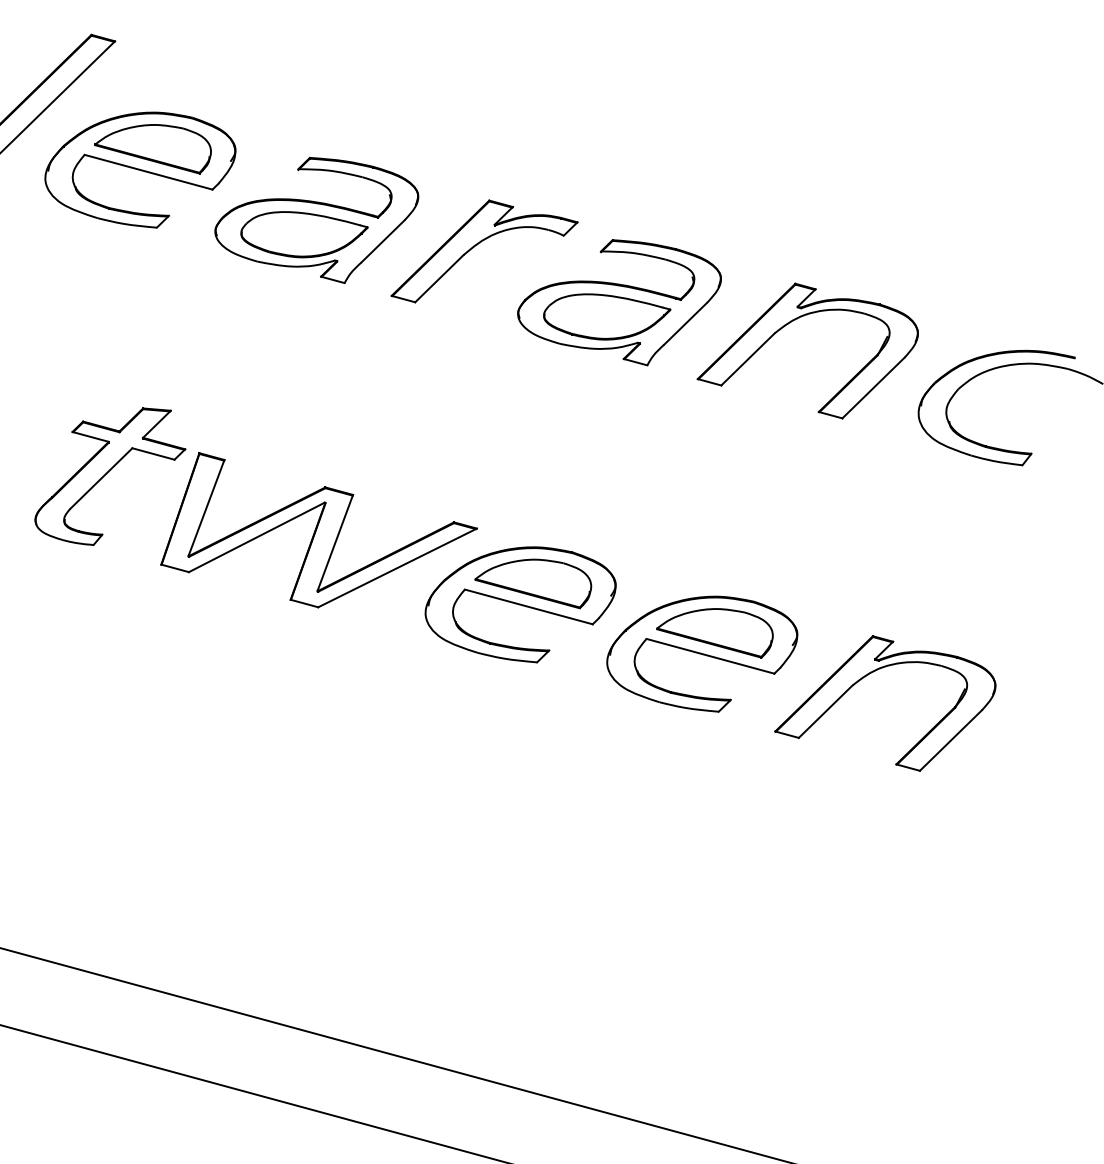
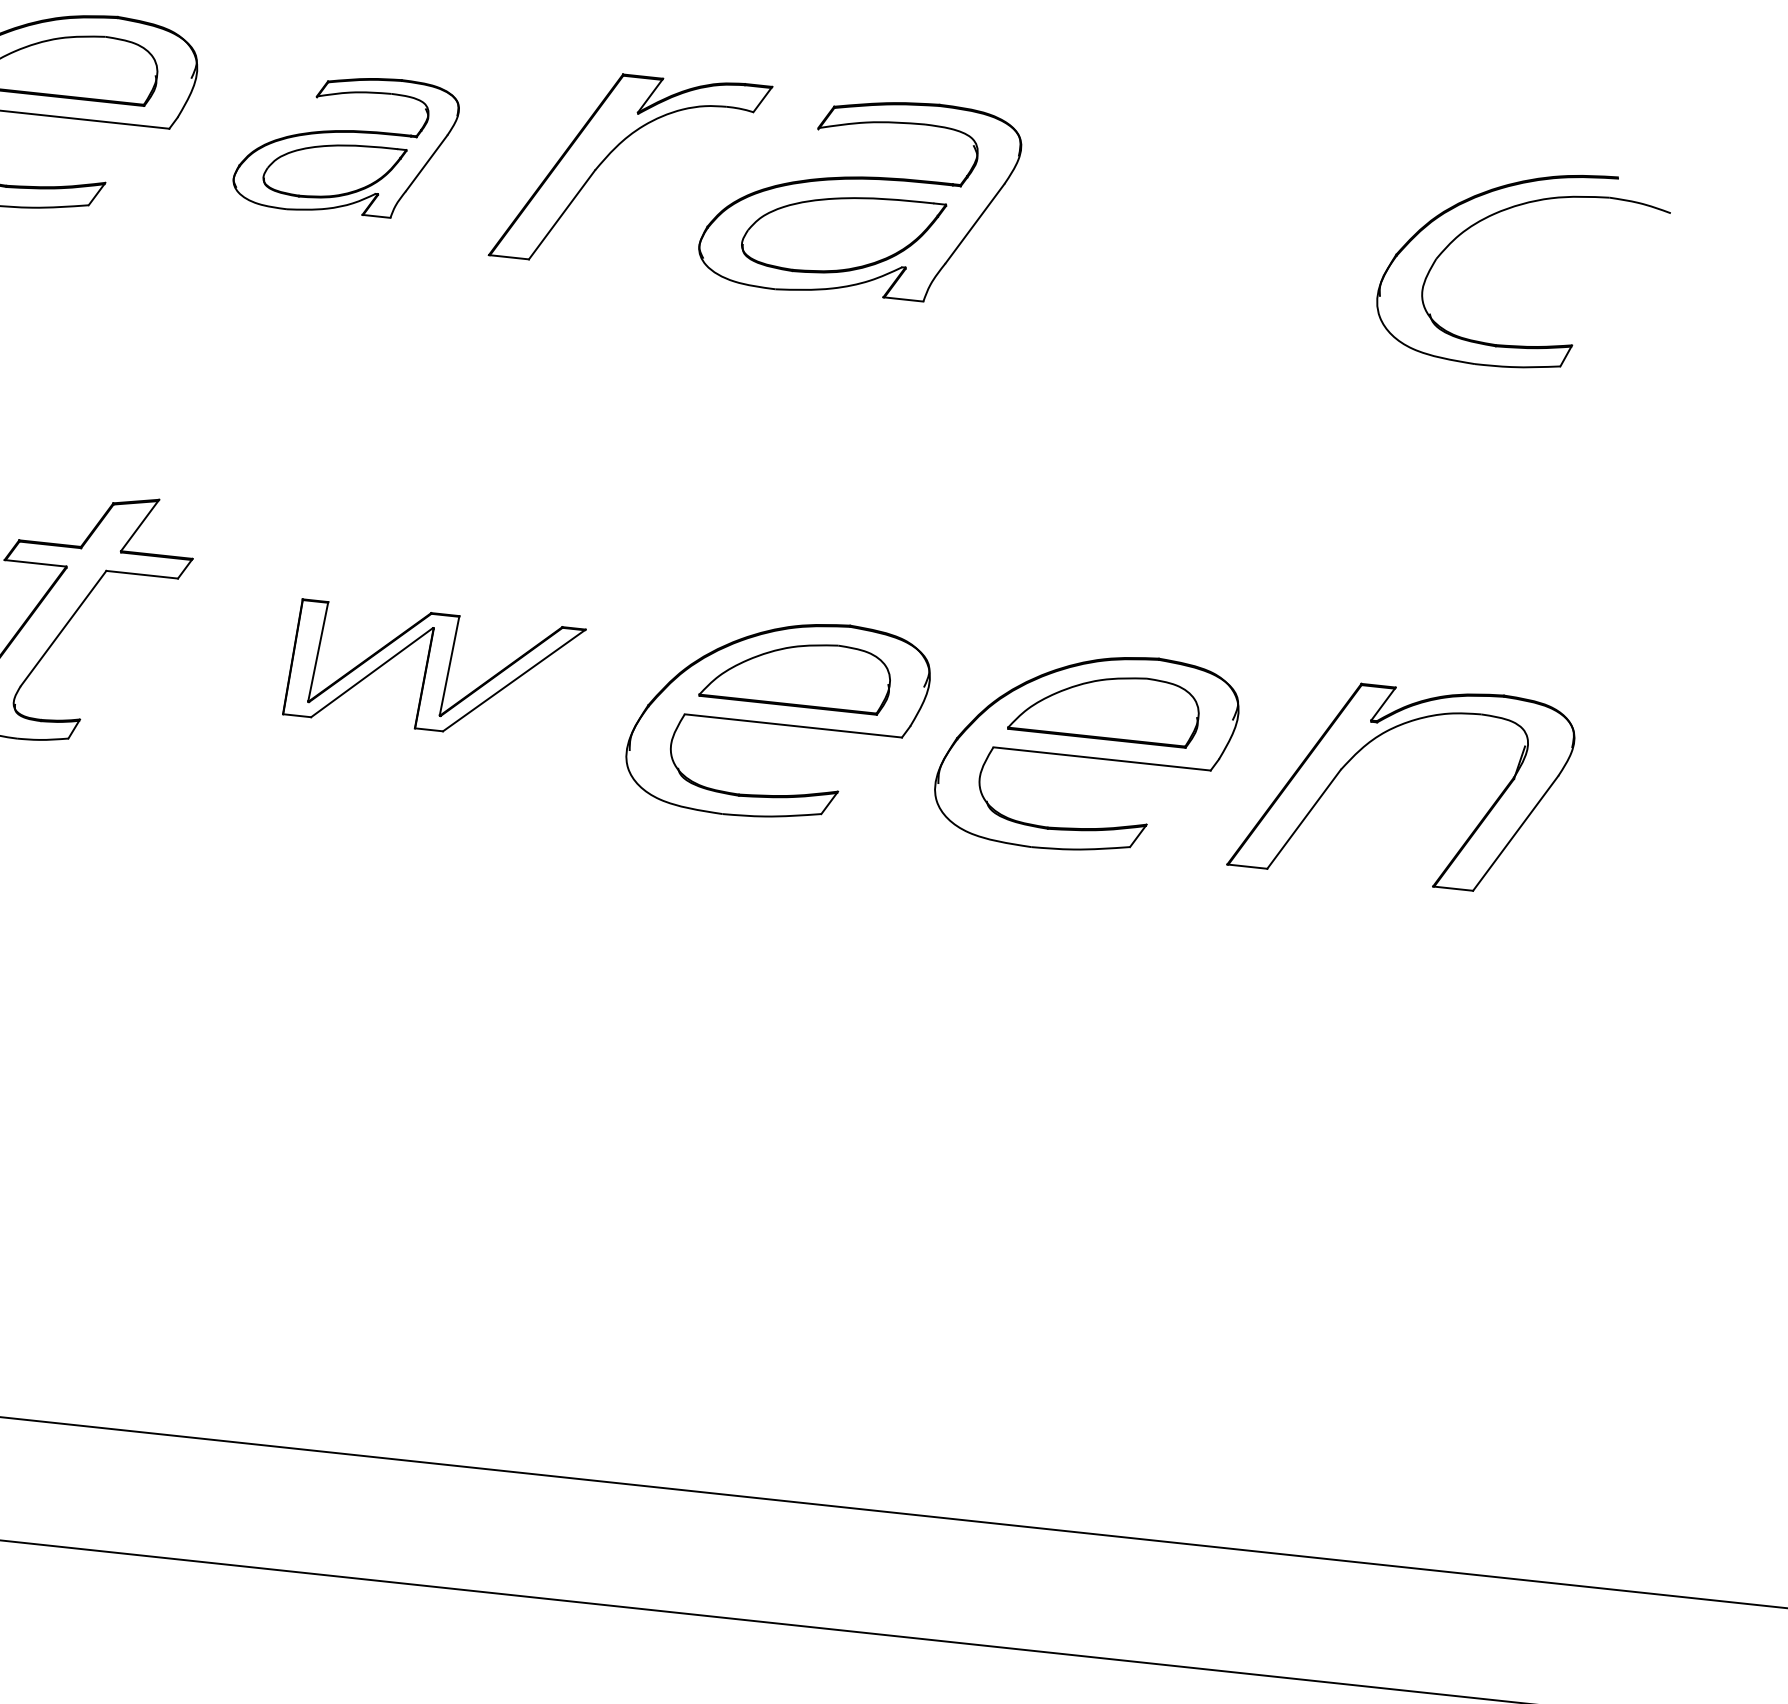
part: (316, 219) -> (346, 150), size x0.7
part: (790, 323) -> (1145, 196), removed
part: (318, 530) -> (430, 656), size x0.6

